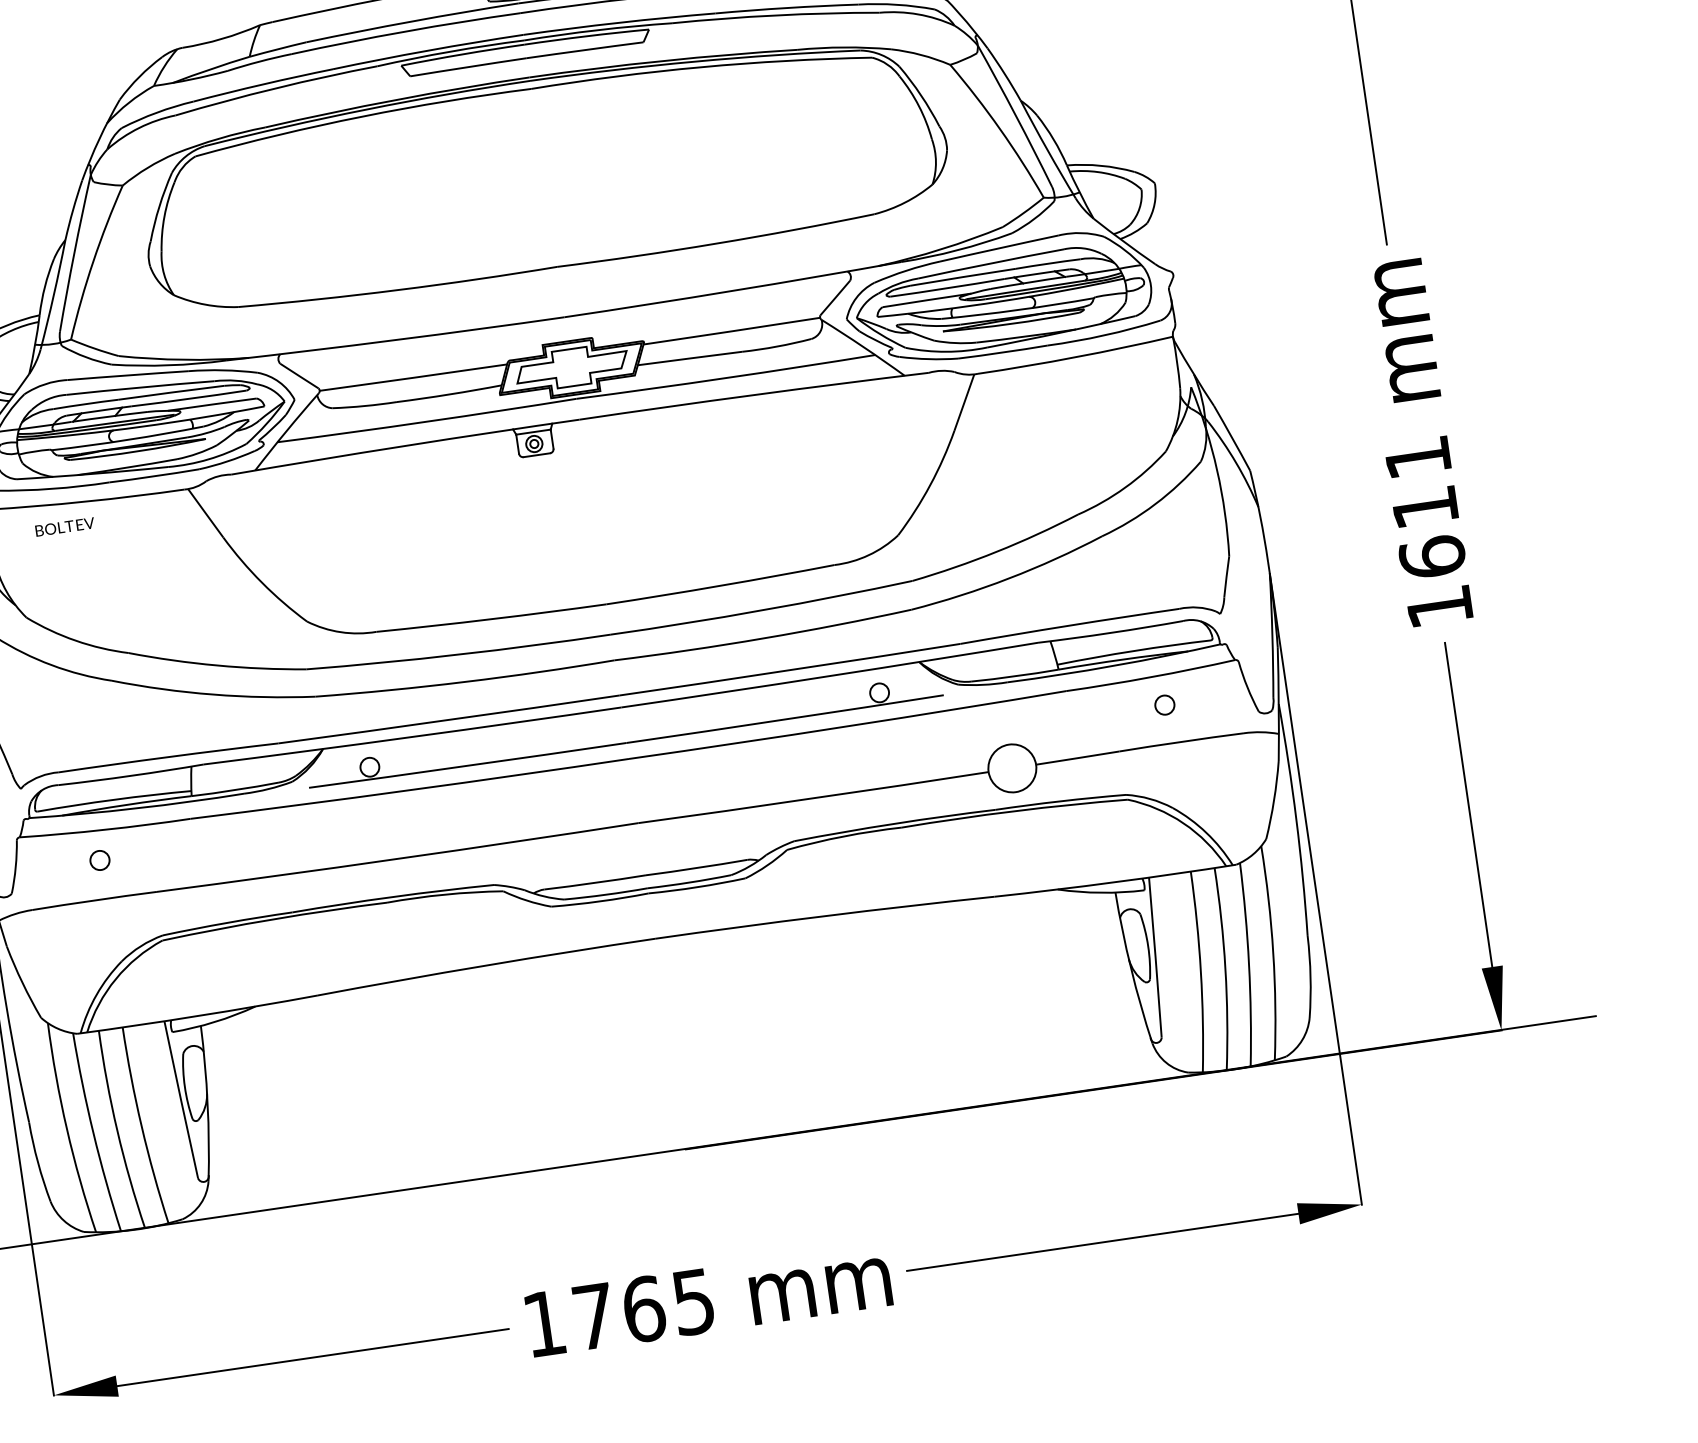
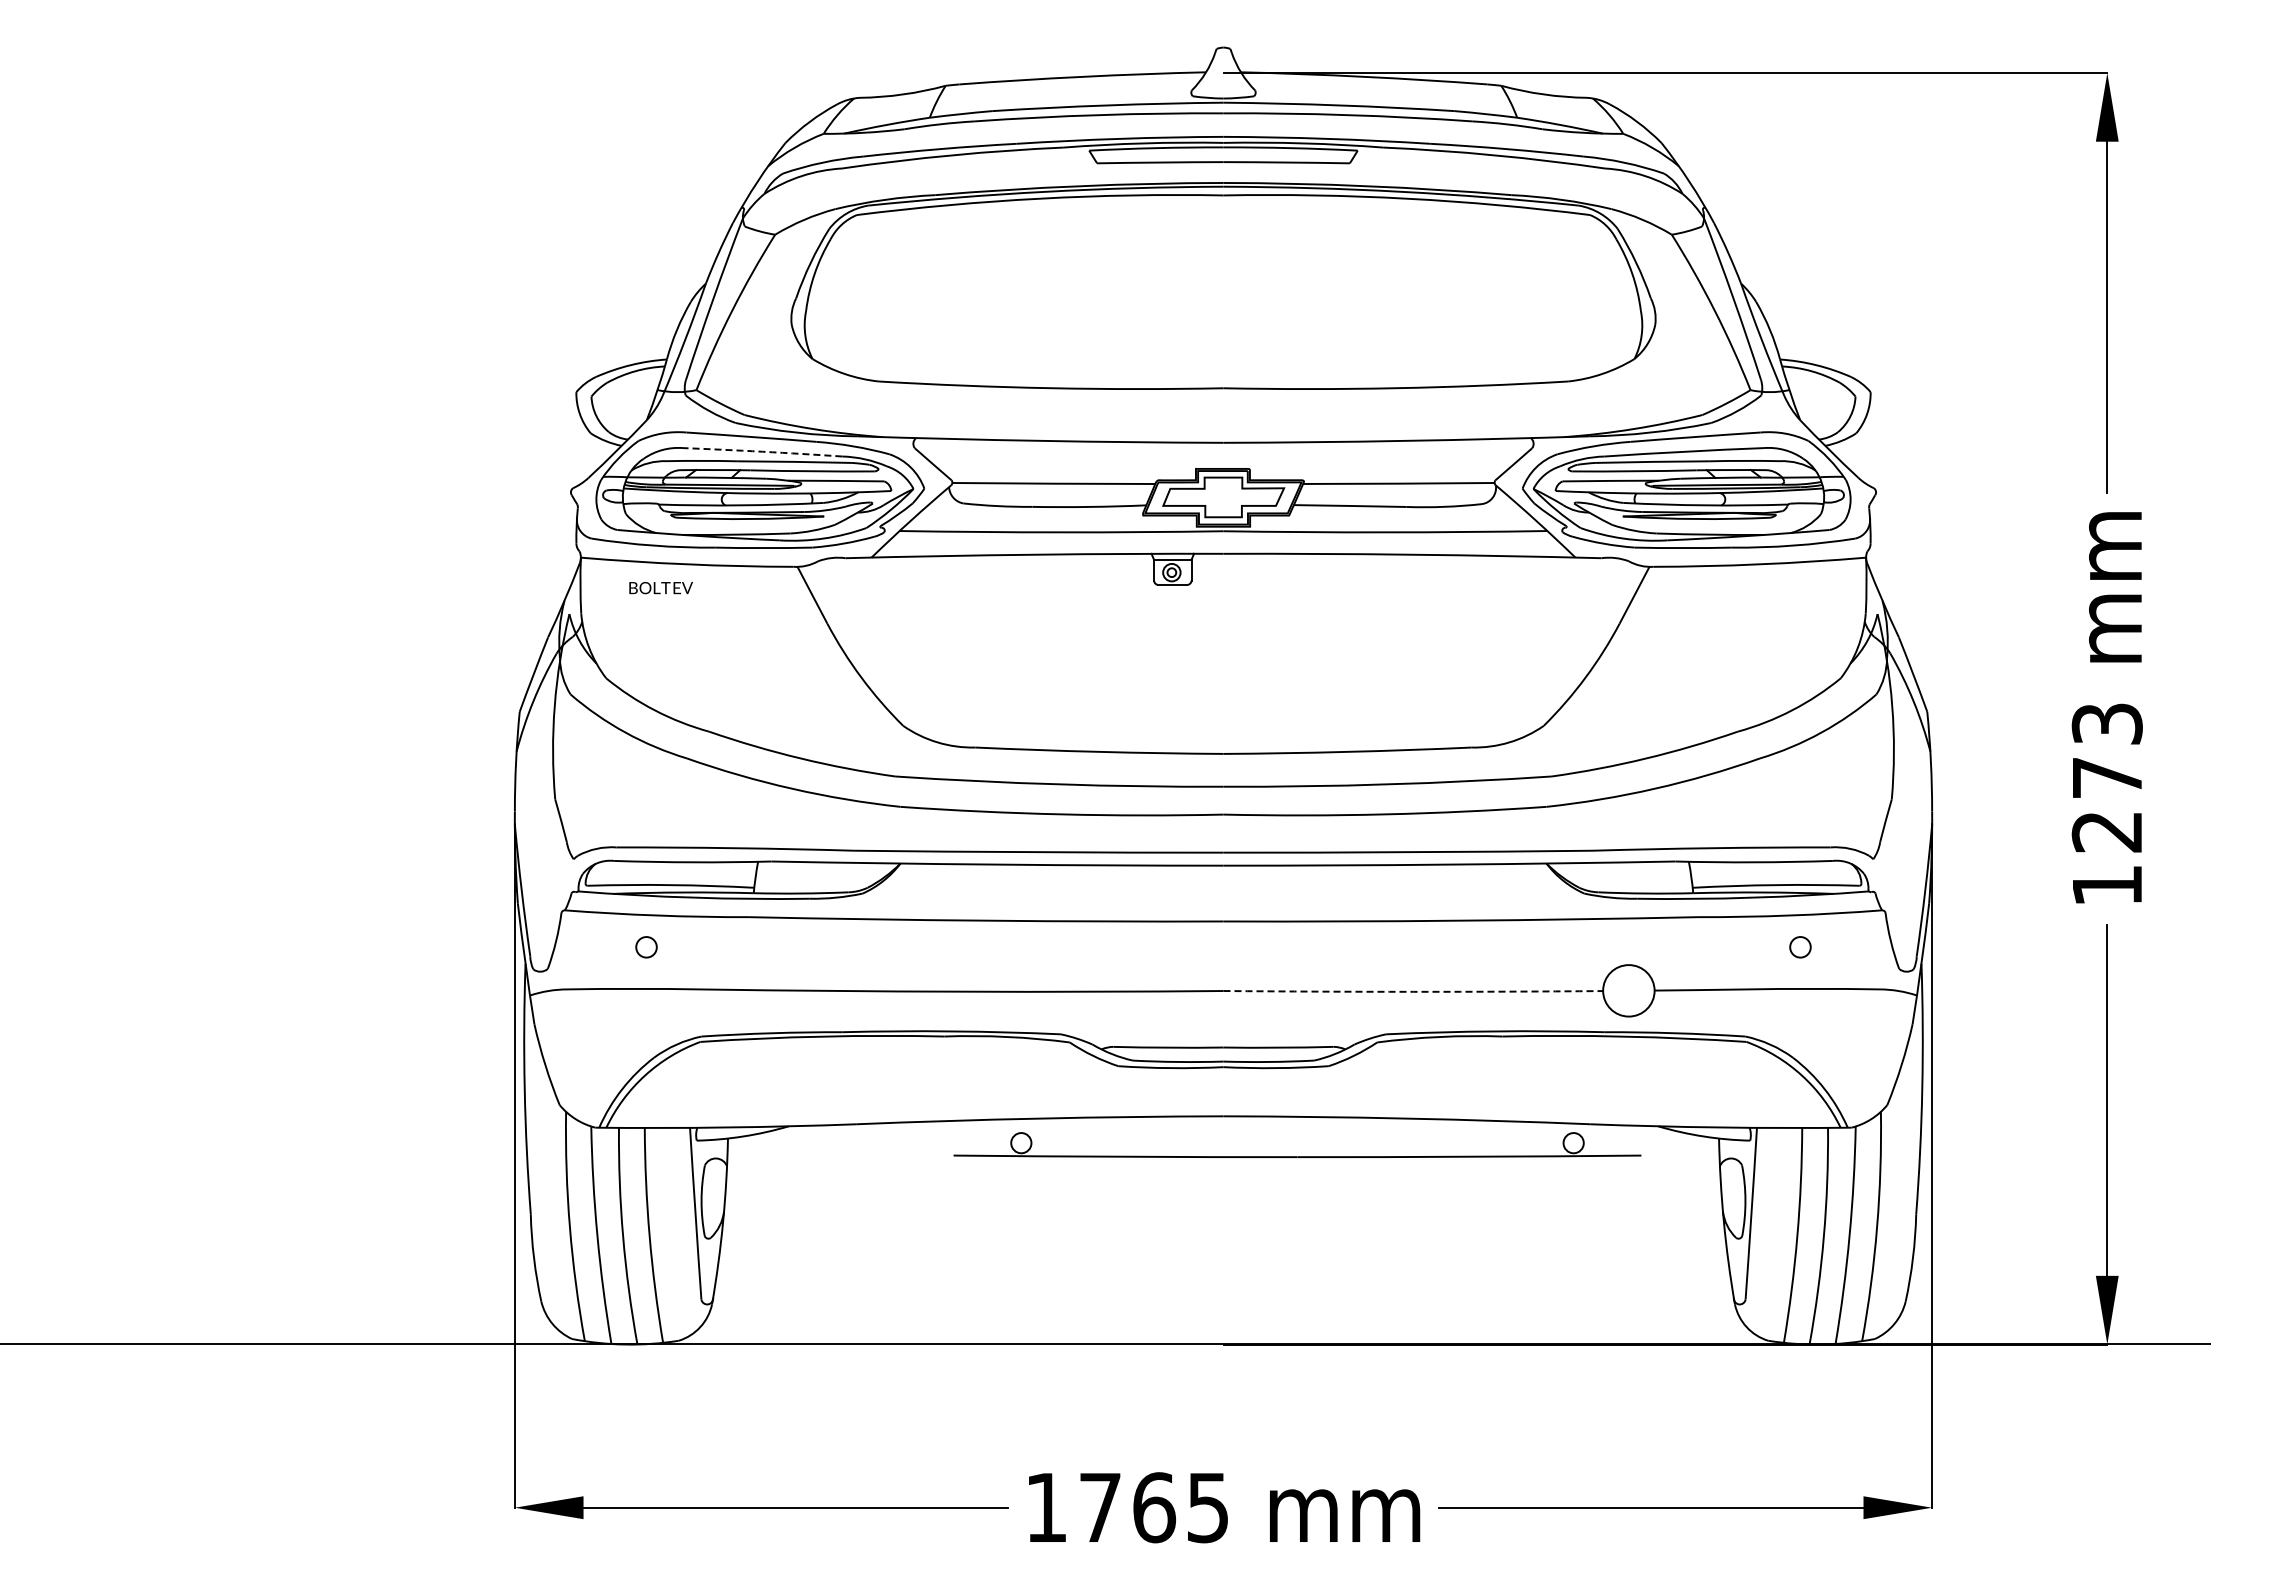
arc: (140, 387) -> (762, 451), solid -> dashed
text: (1424, 507) -> (2106, 777), 1611 -> 1273
part: (626, 742) -> (1297, 1156), moved
arc: (813, 798) -> (1413, 991), solid -> dashed

